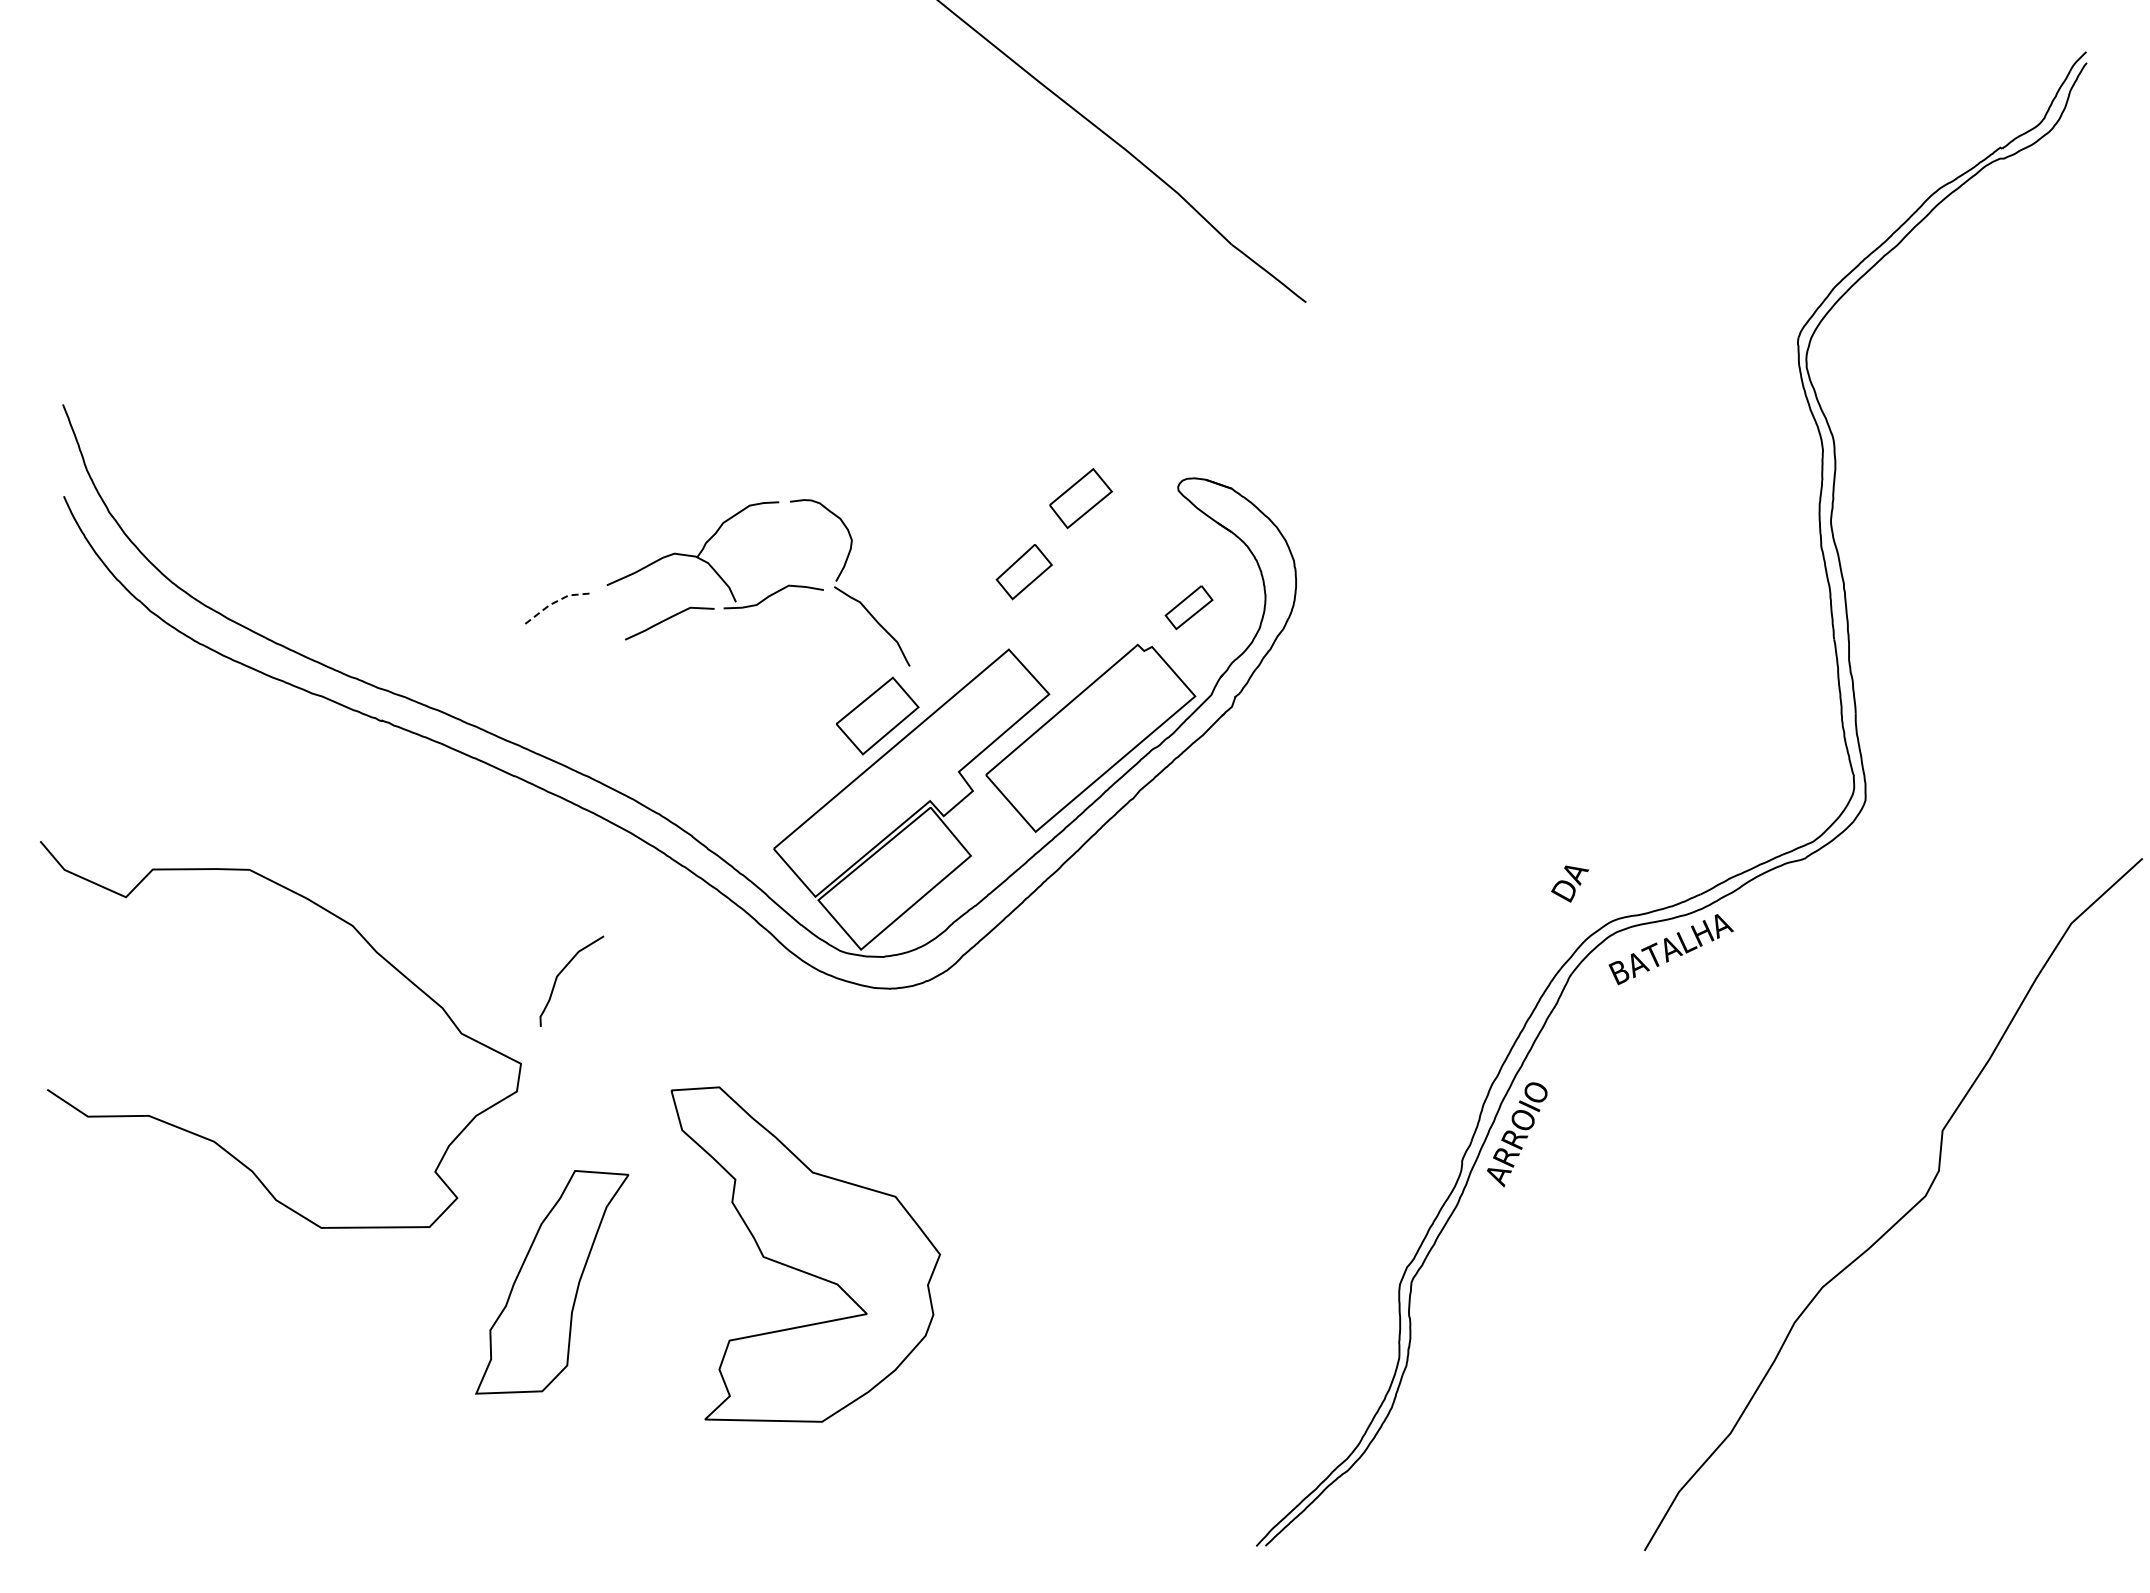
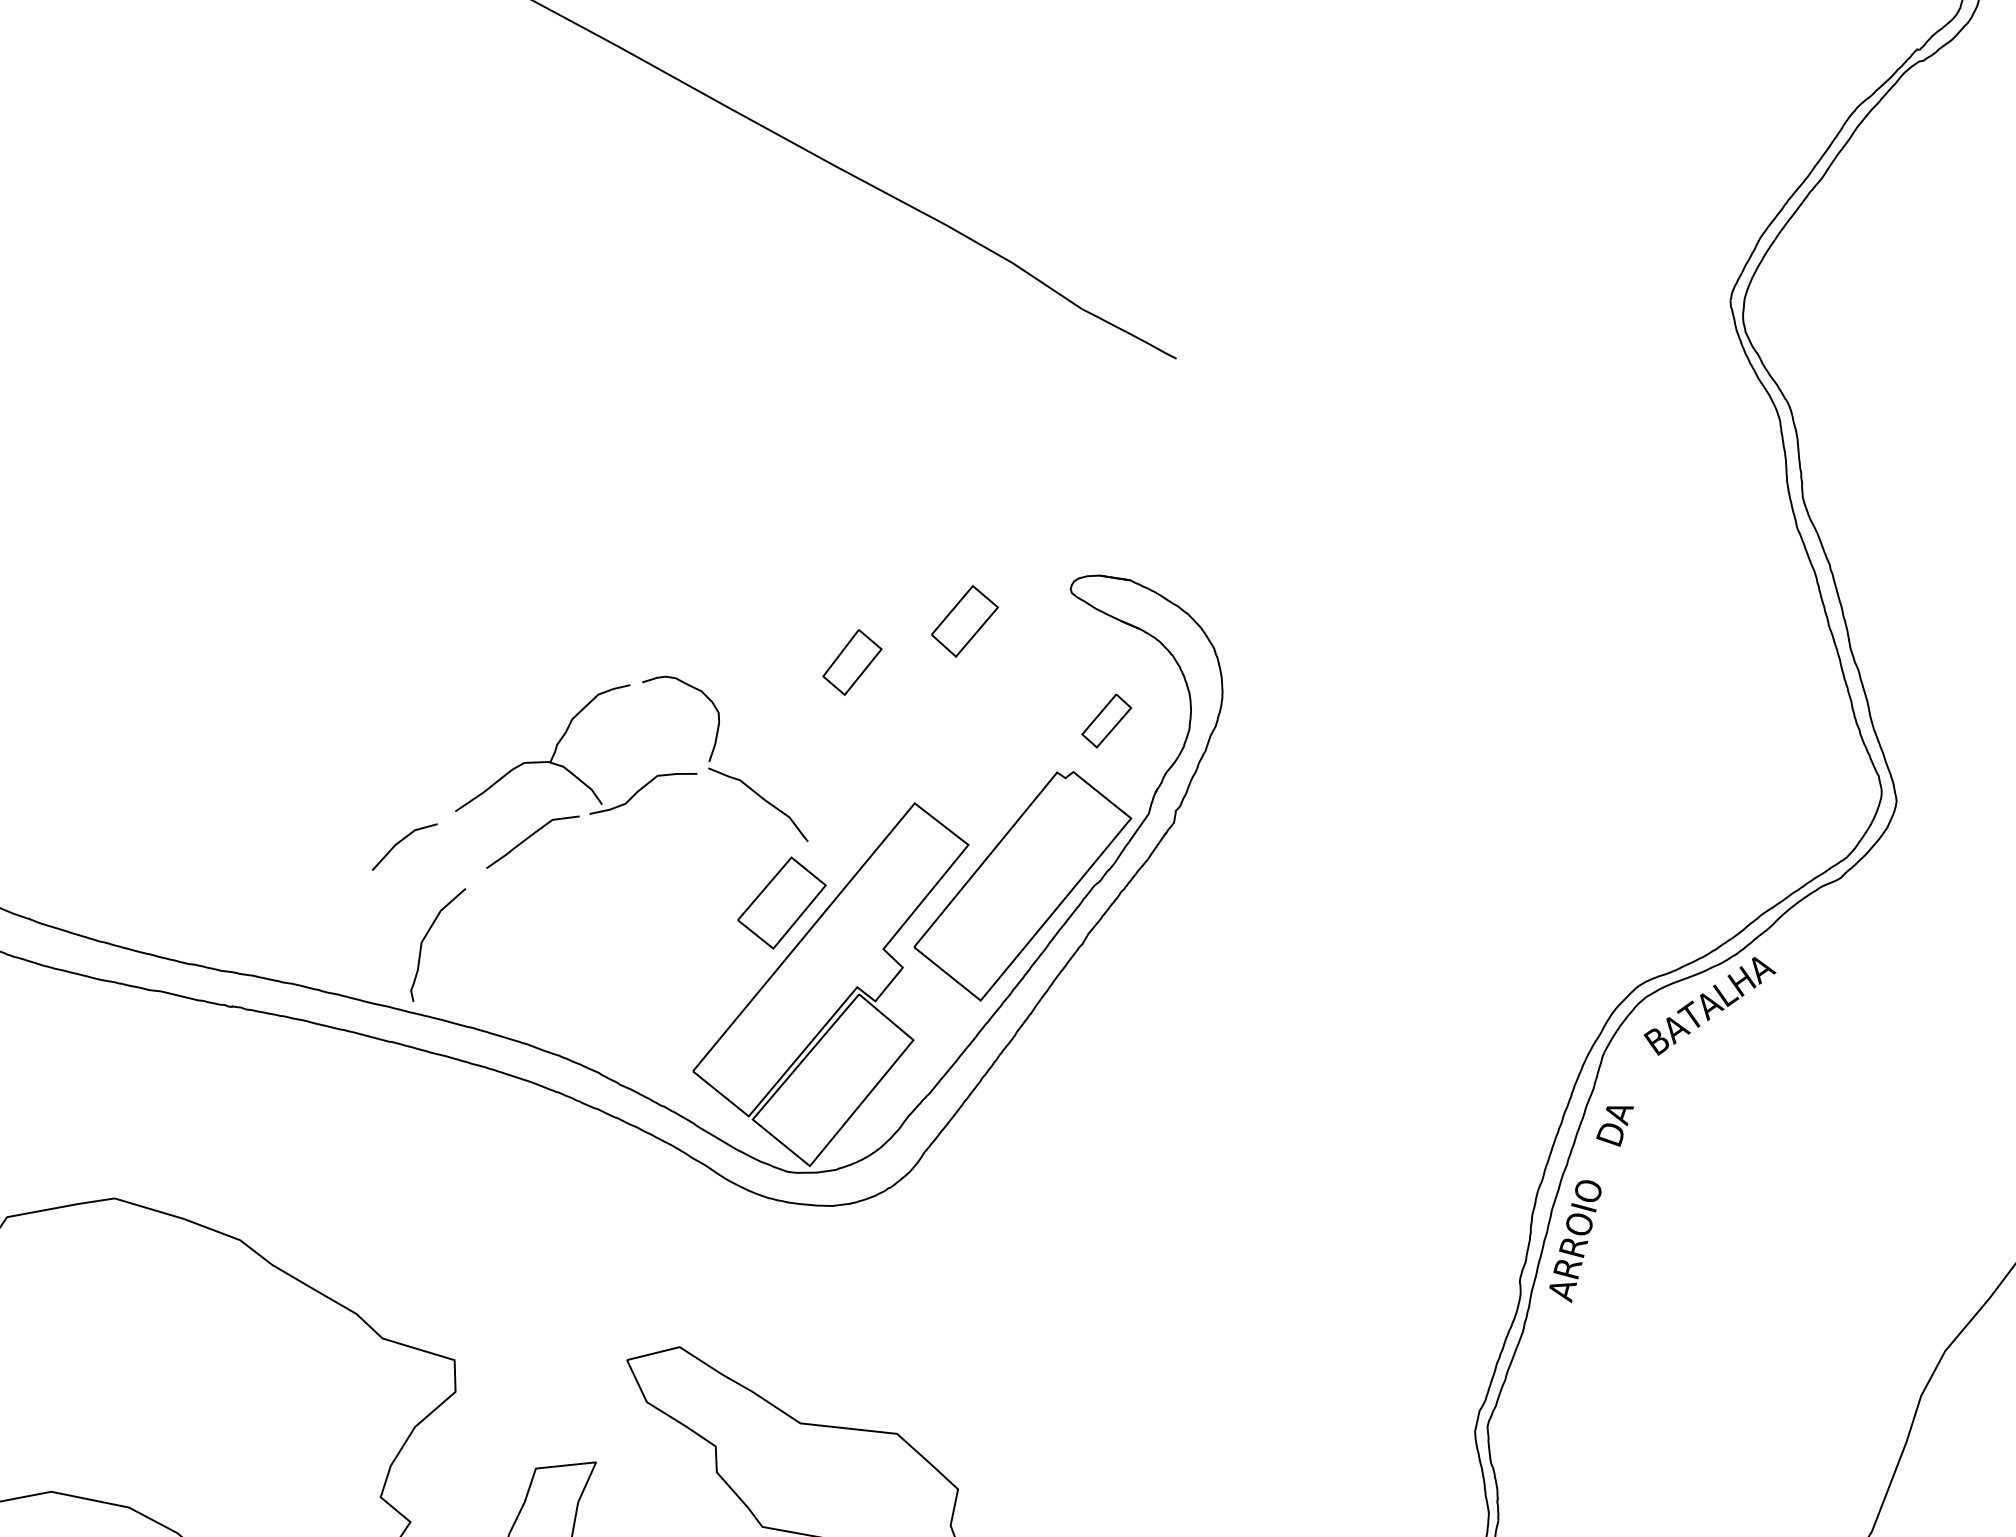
part: (1023, 572) -> (851, 663), moved
line: (554, 602) -> (400, 840), dashed -> solid
text: (1569, 883) -> (1614, 1125), moved
curve: (560, 974) -> (424, 939), moved

